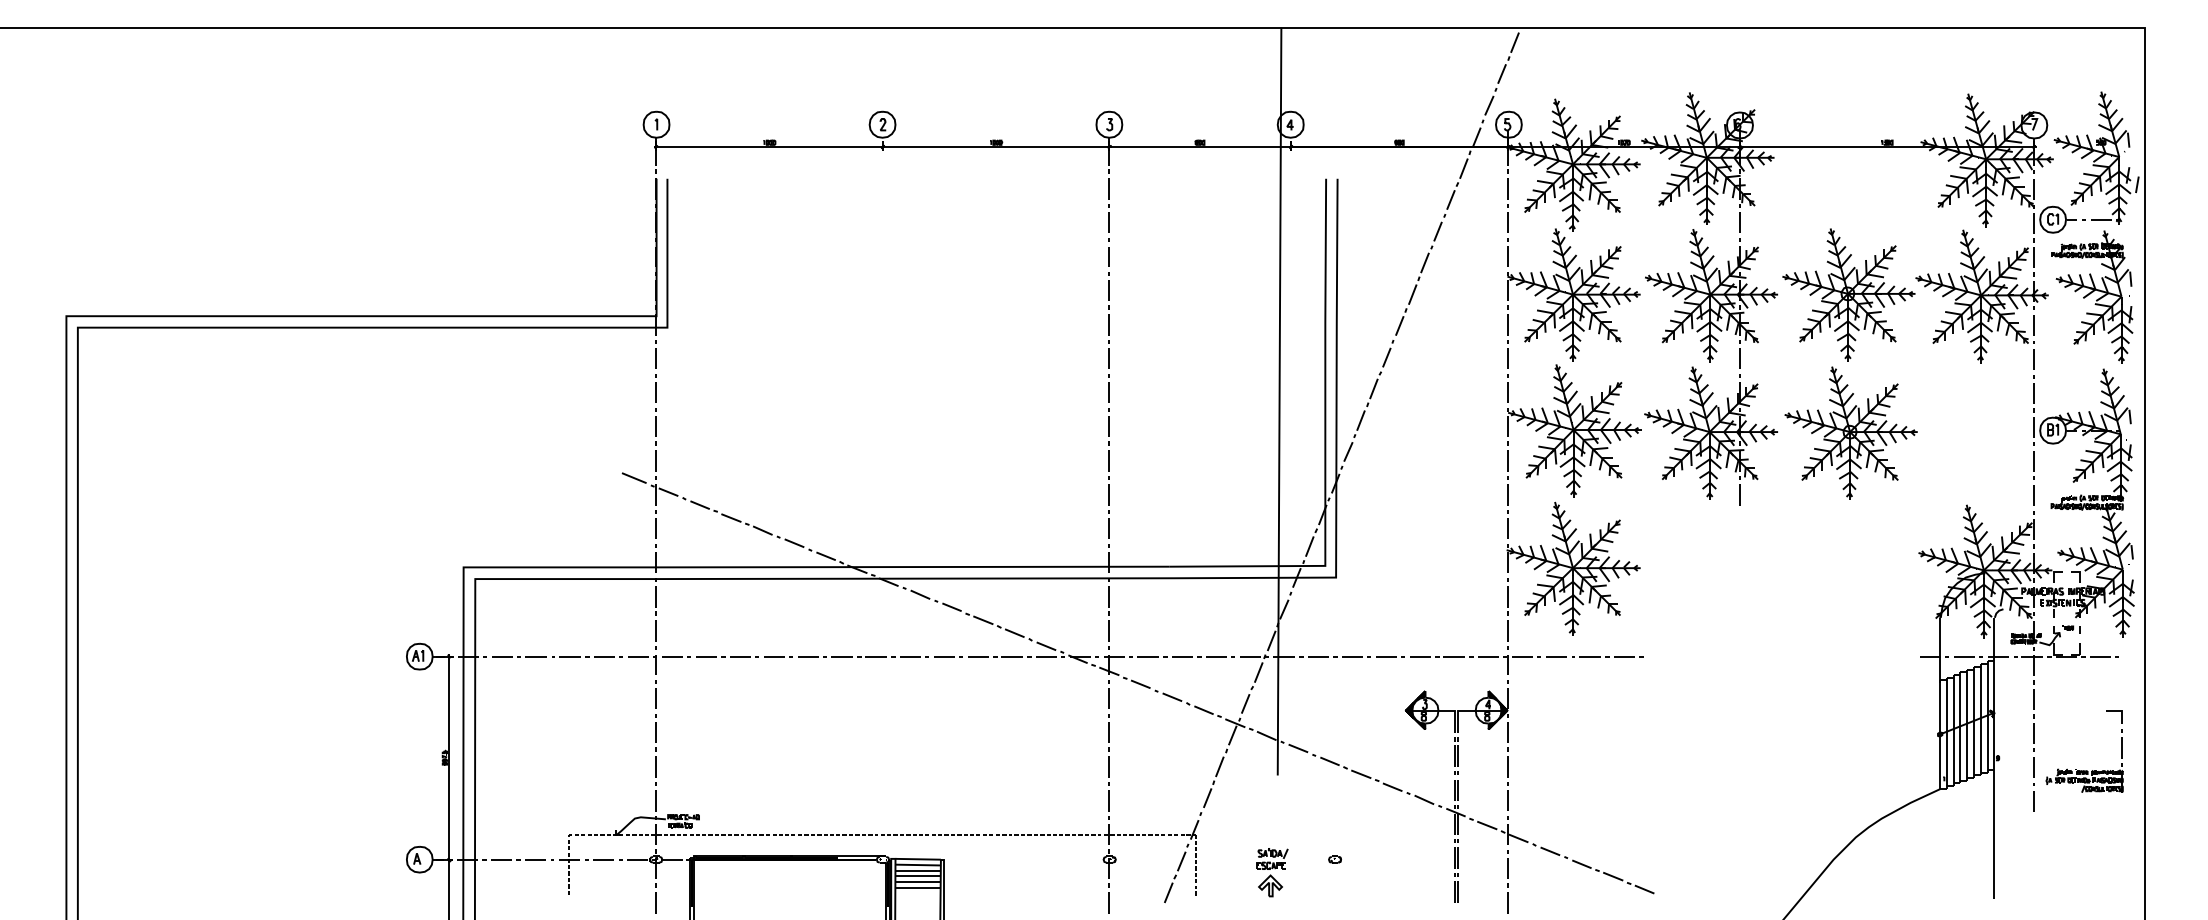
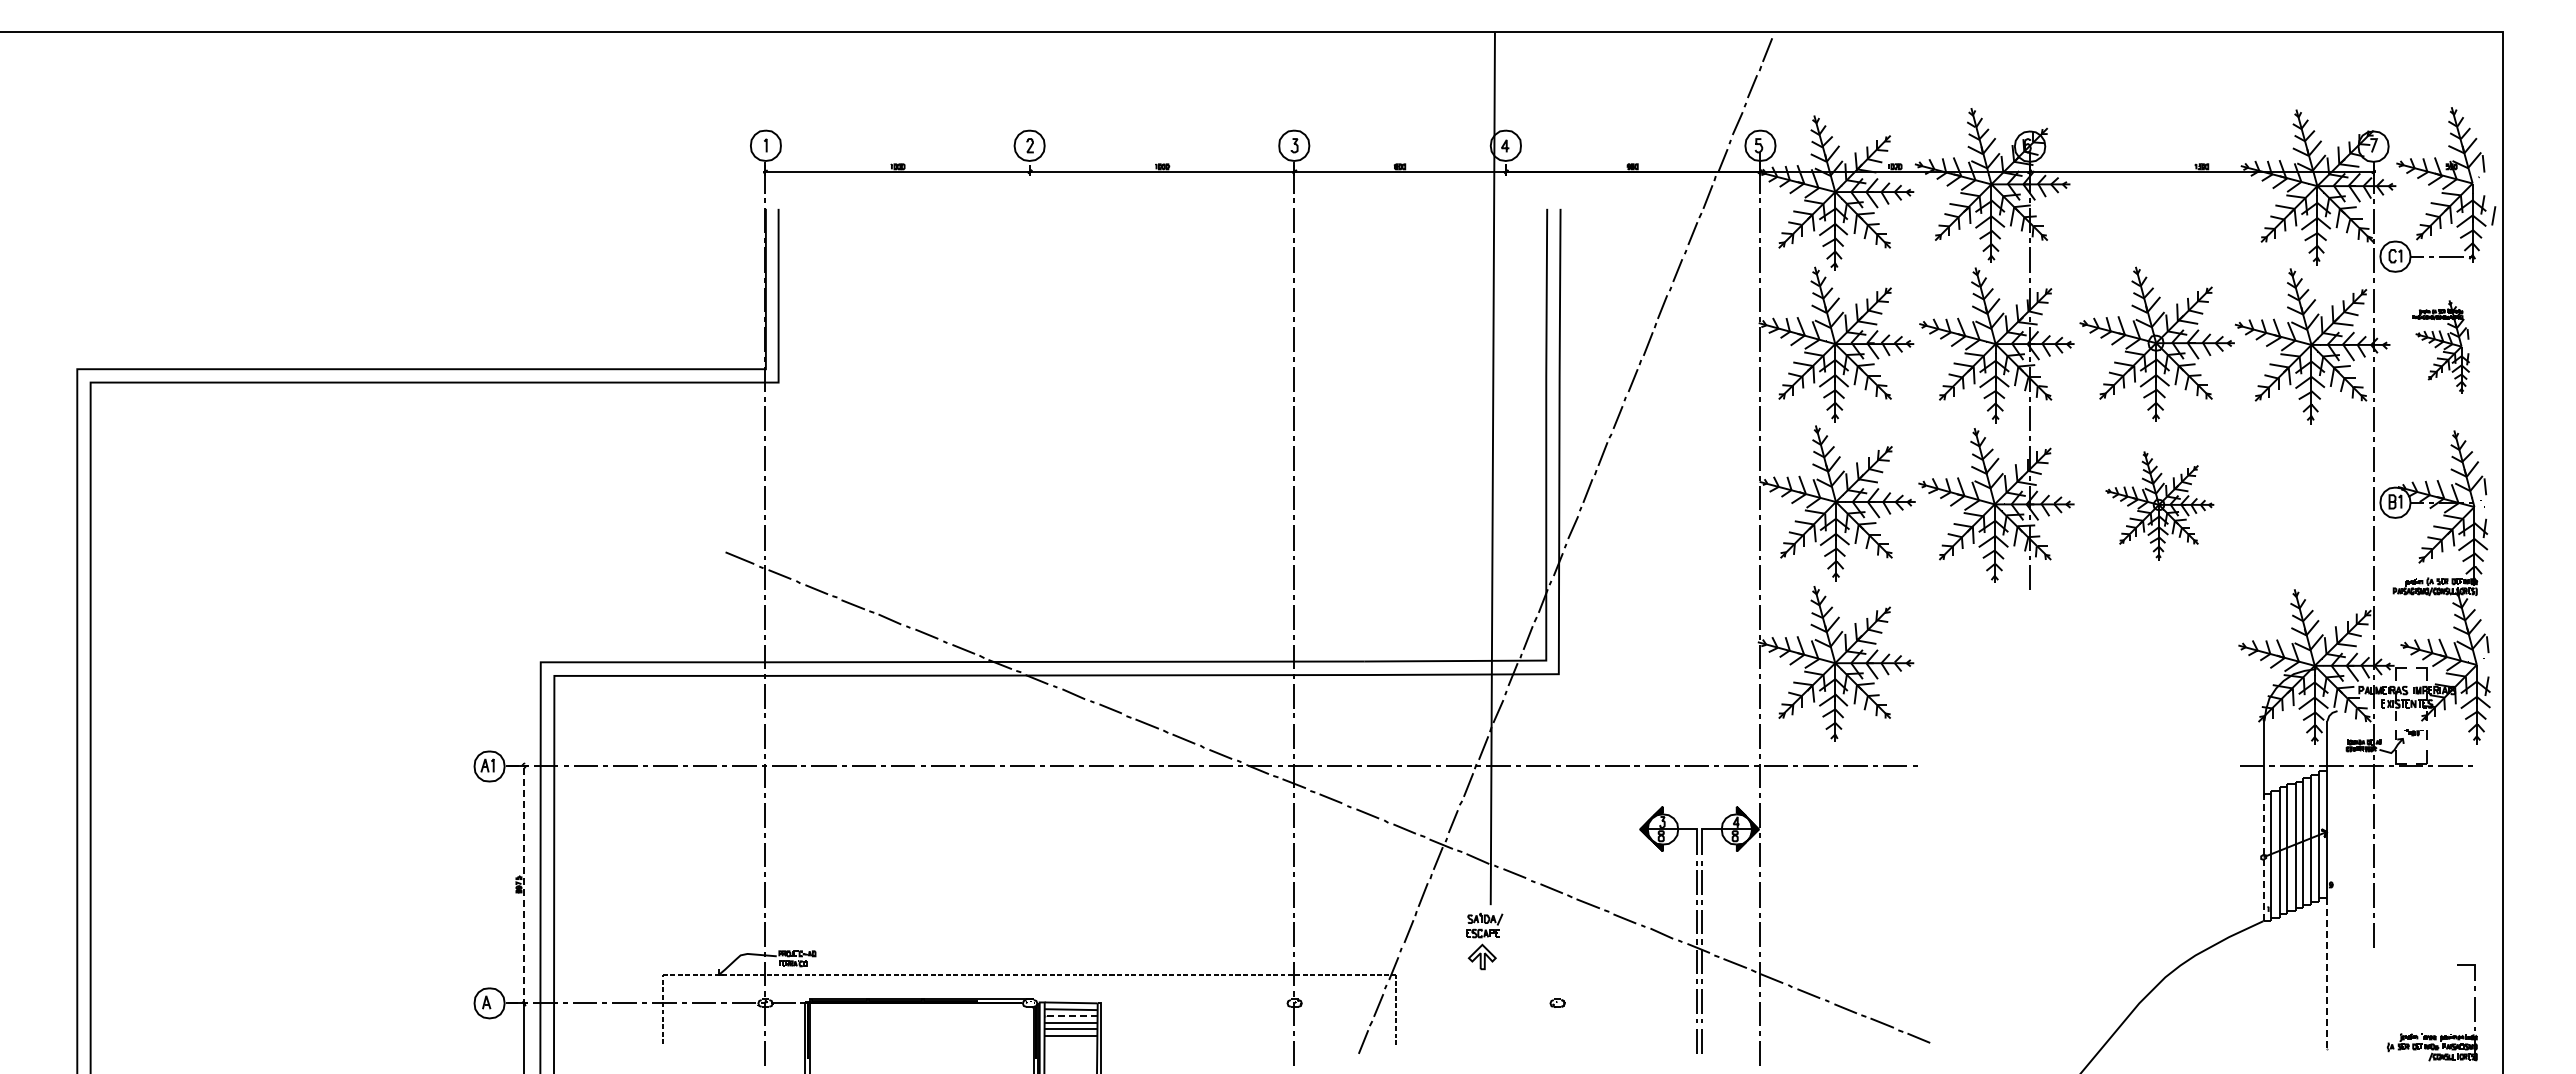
part: (2091, 296) -> (2440, 346), size x0.6
part: (1850, 433) -> (2159, 505), size x0.7
line: (1940, 734) -> (2263, 857), solid -> dashed
line: (448, 757) -> (523, 884), solid -> dashed
part: (2076, 768) -> (2422, 1033), moved
line: (1993, 834) -> (2326, 974), solid -> dashed
line: (917, 870) -> (1070, 1016), solid -> dashed
part: (1272, 872) -> (1484, 941), moved

